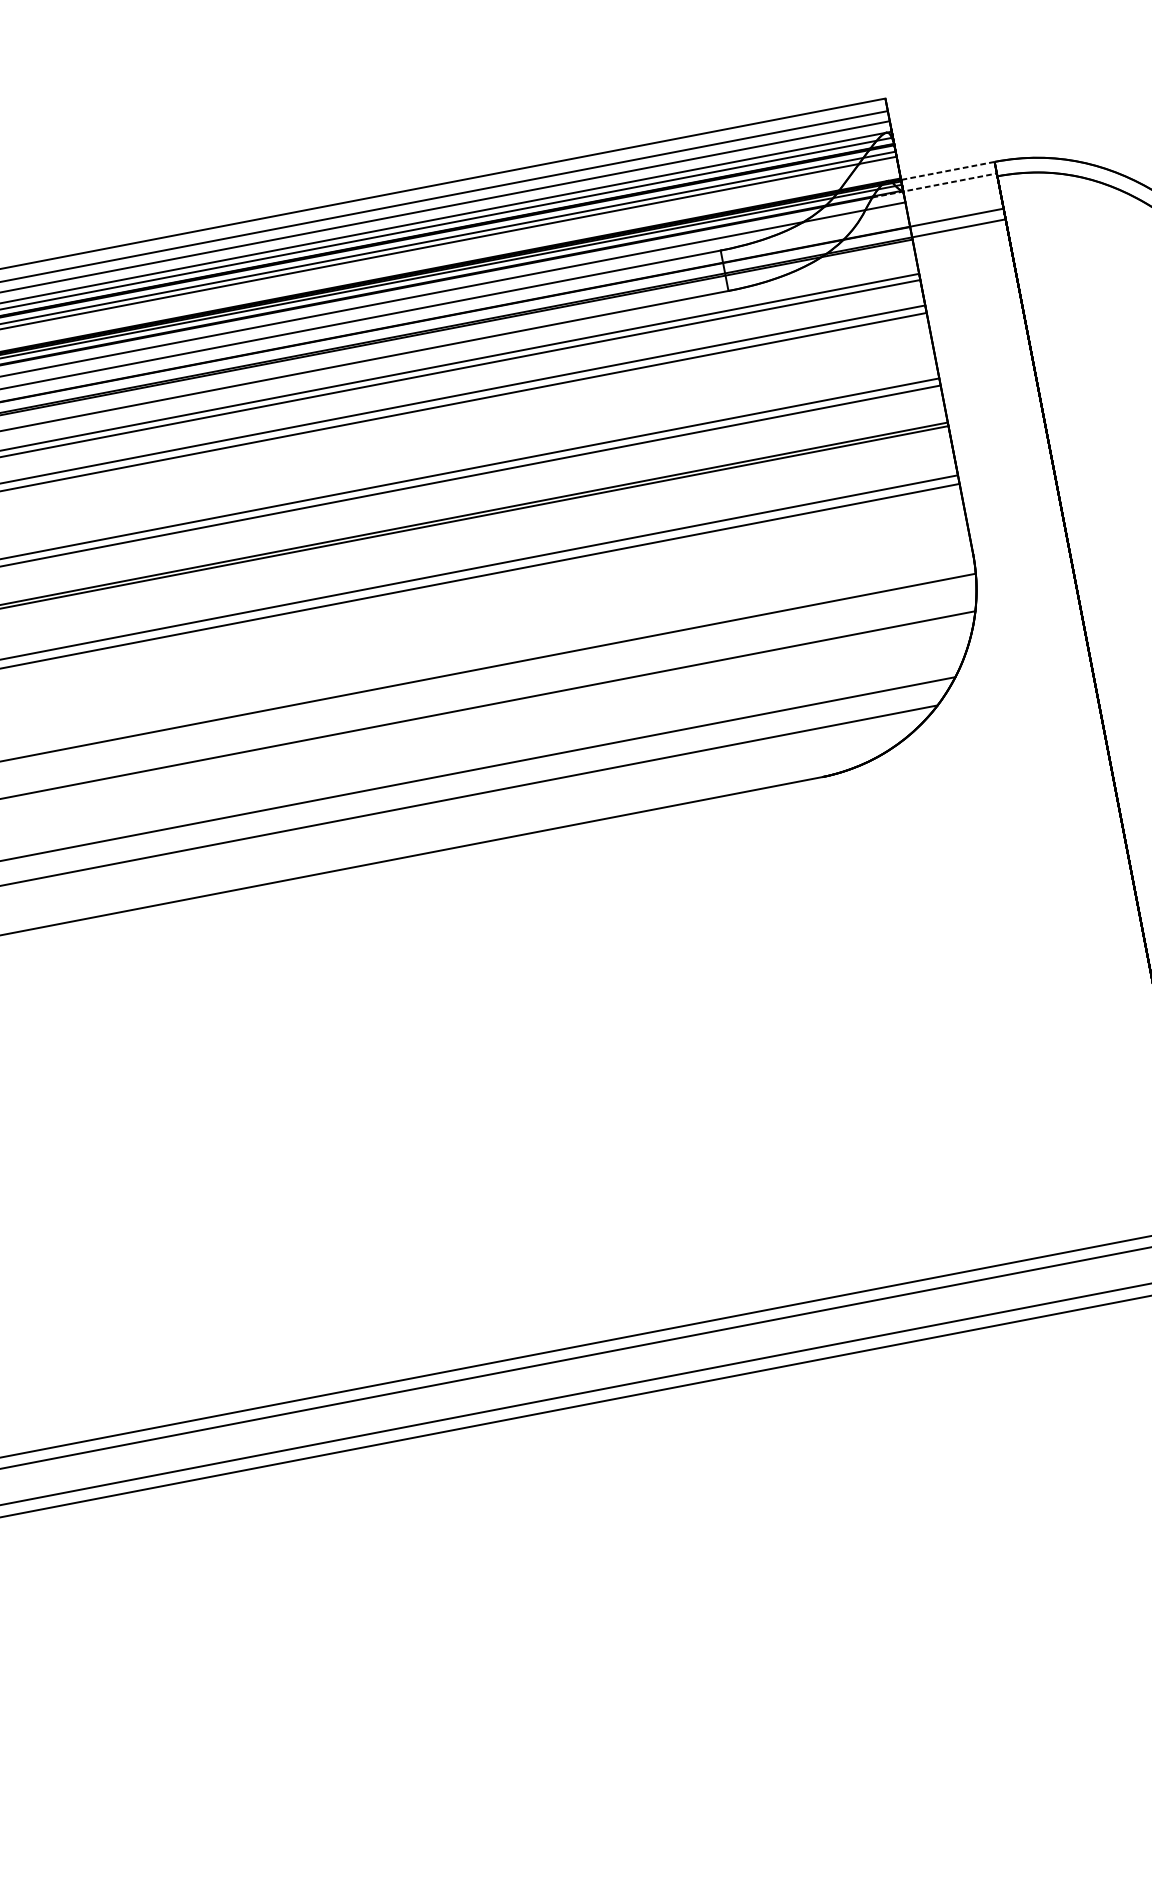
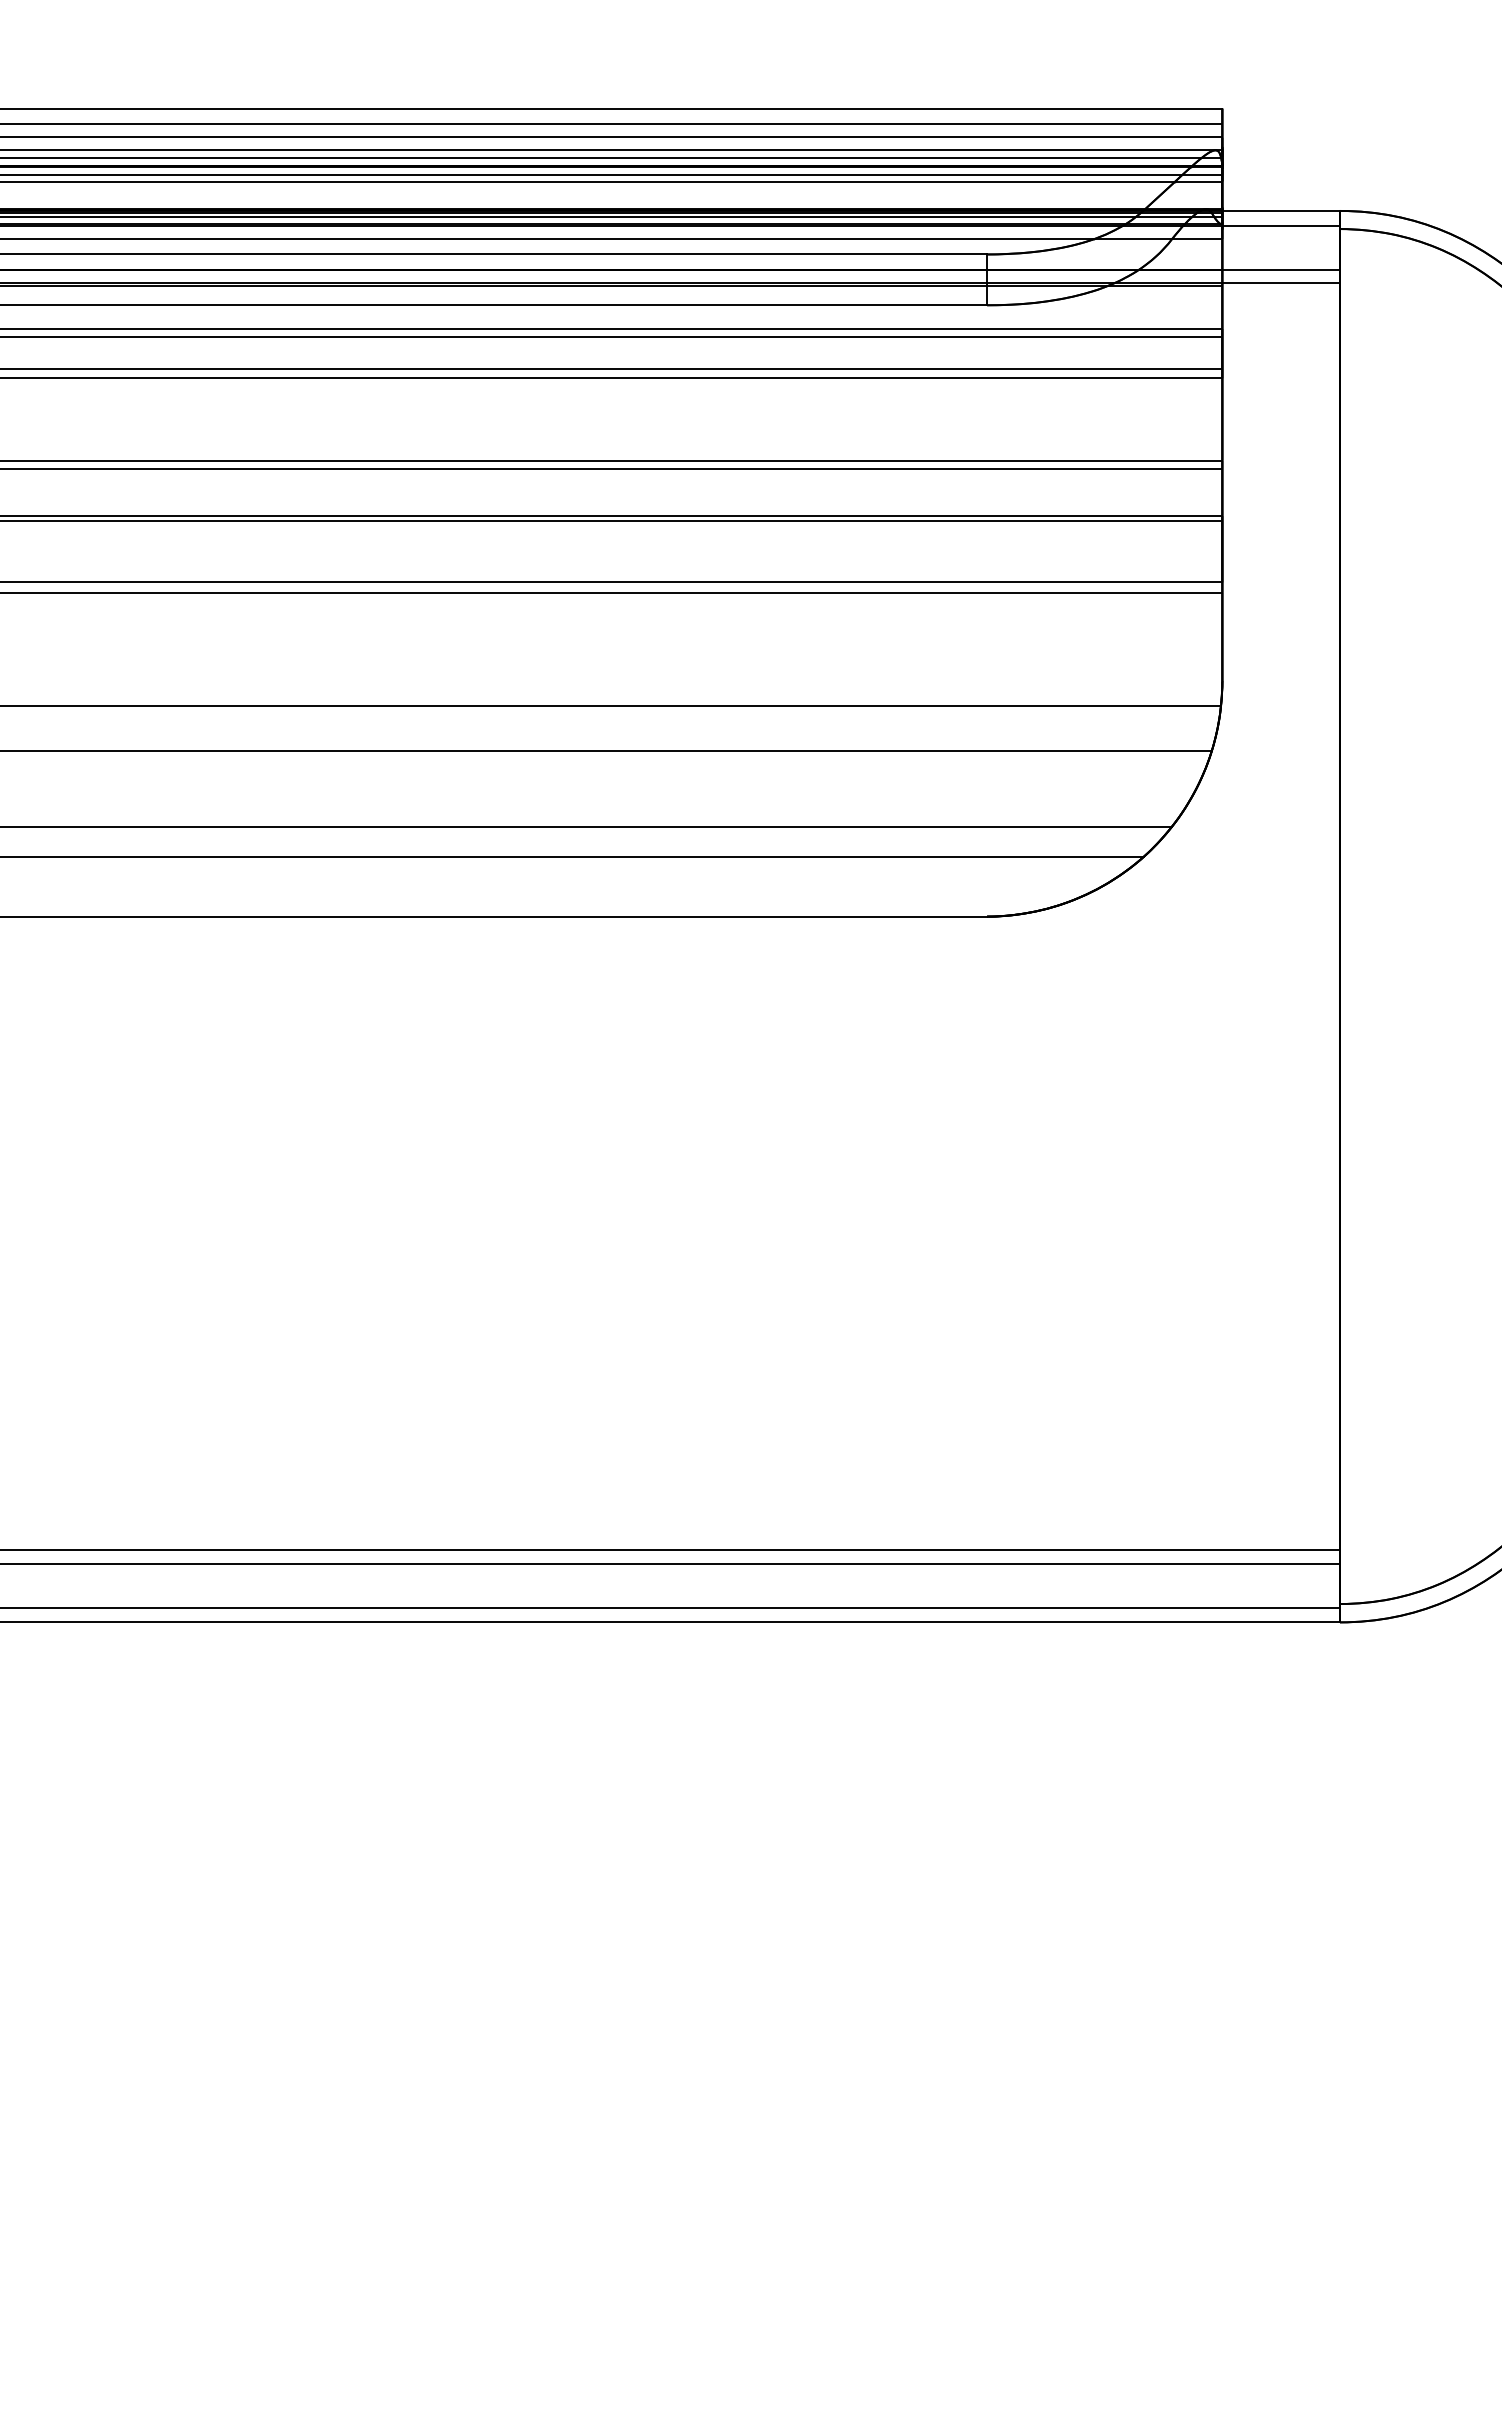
line: (948, 170) -> (1281, 210), dashed -> solid
line: (935, 185) -> (1262, 225), dashed -> solid

